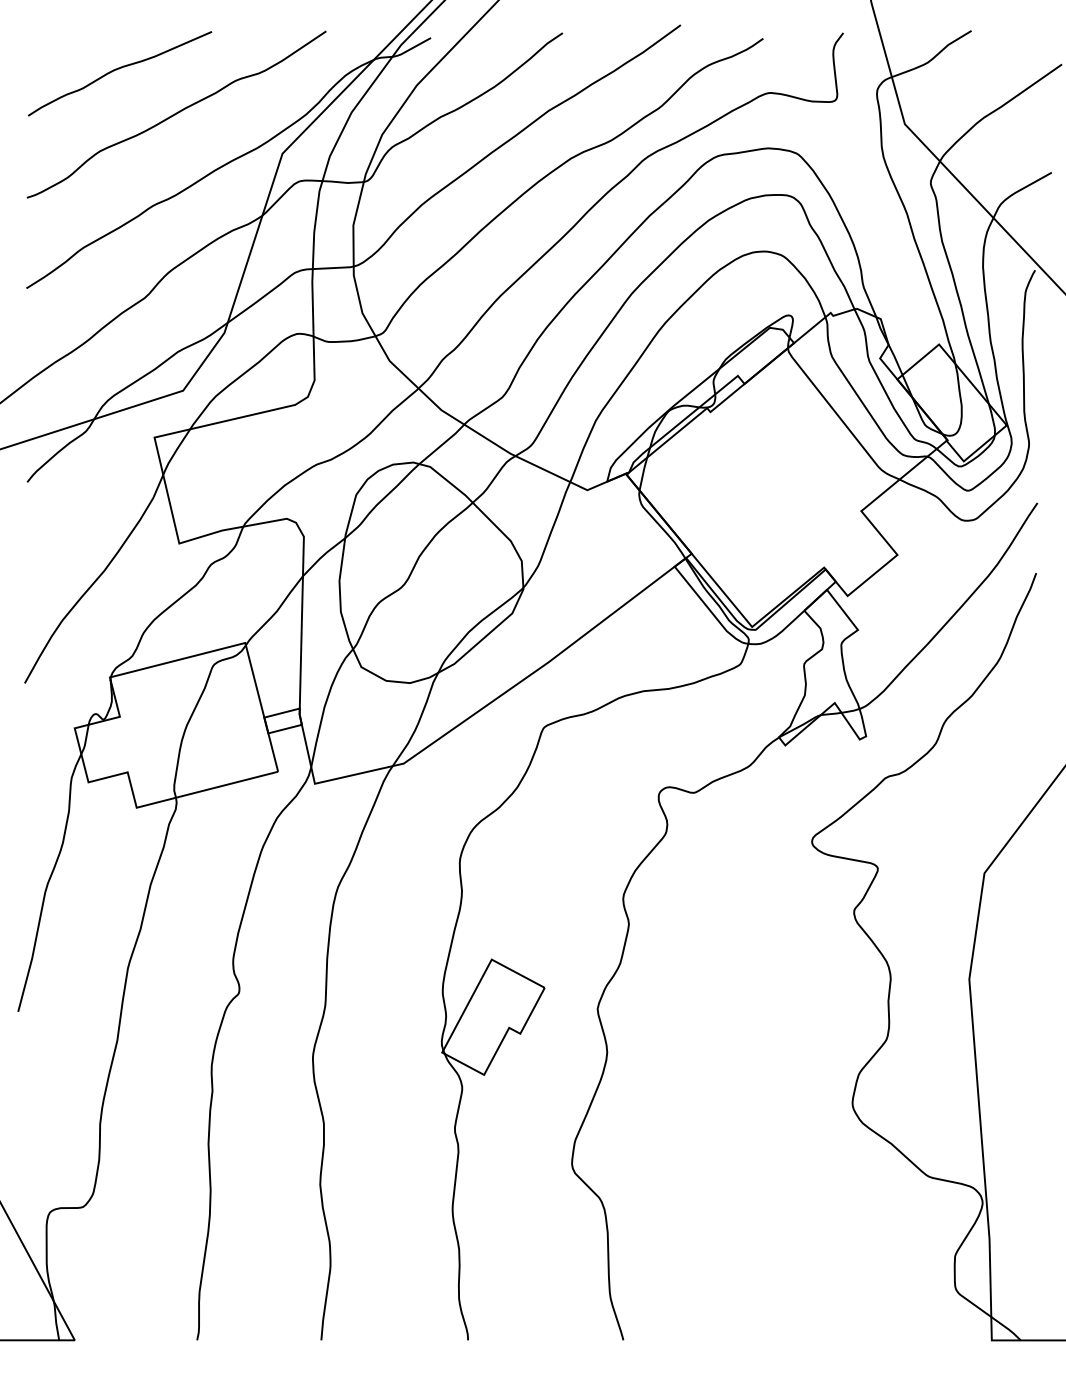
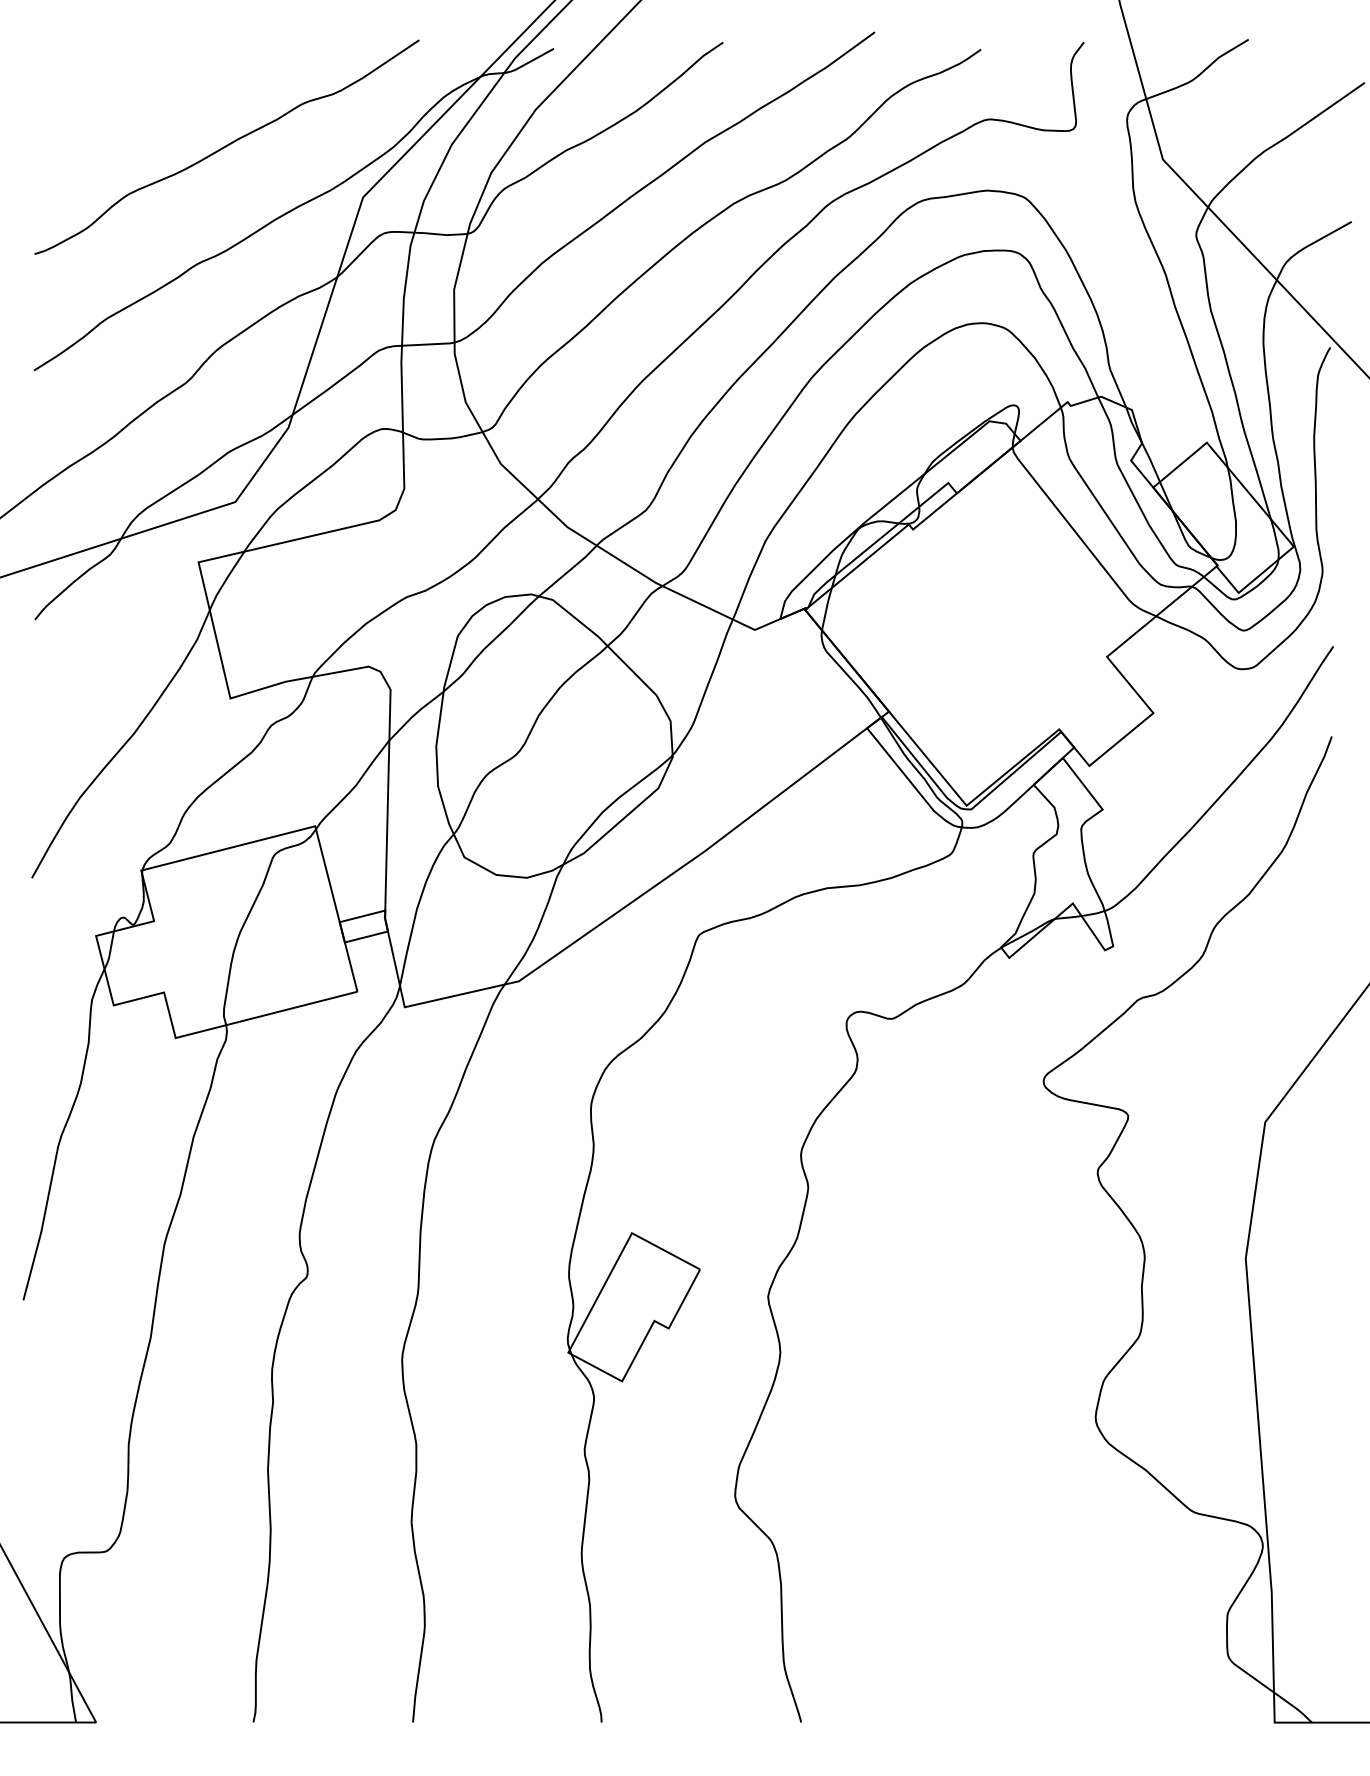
curve: (119, 69) -> (153, 89), removed

